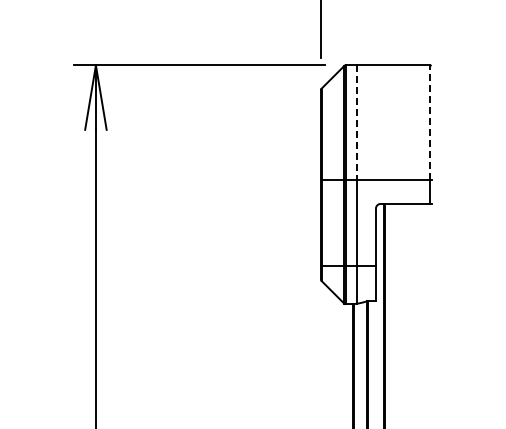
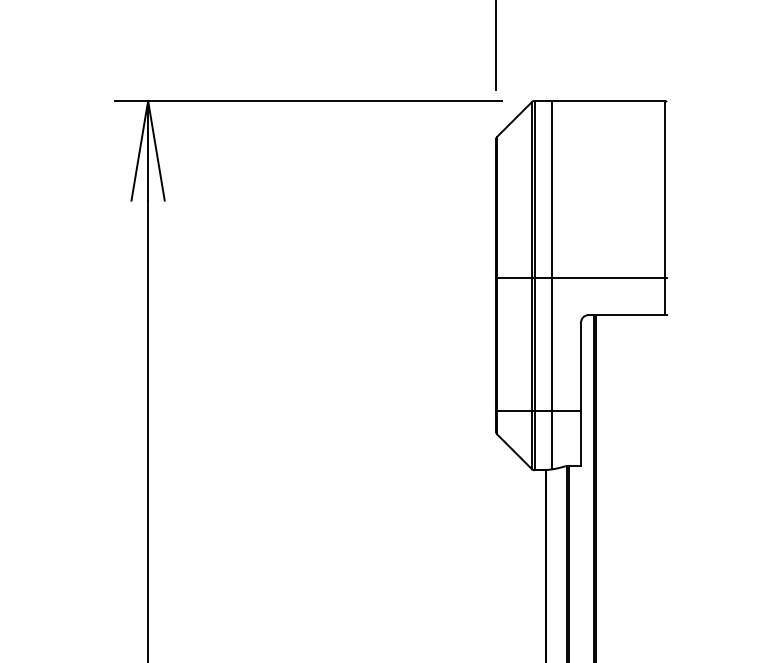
line: (429, 122) -> (663, 189), dashed -> solid
line: (356, 123) -> (551, 190), dashed -> solid

